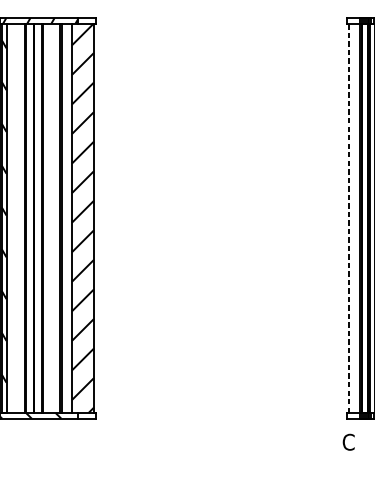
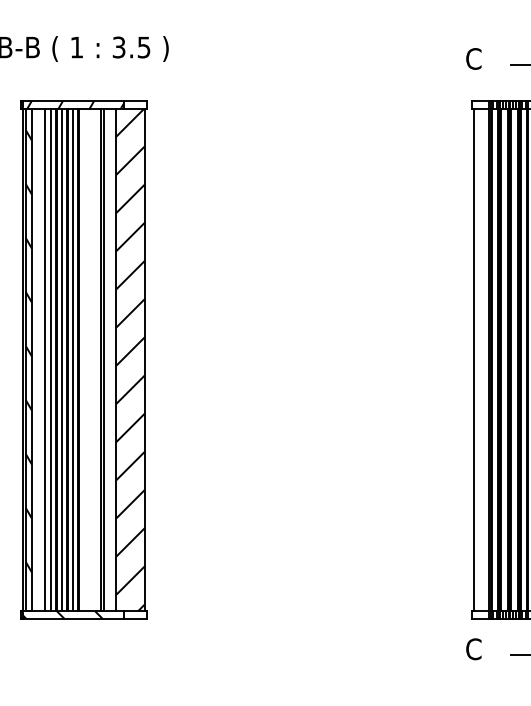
line: (16, 217) -> (44, 359), added
line: (21, 217) -> (51, 359), added
line: (30, 217) -> (62, 359), added
line: (38, 217) -> (73, 359), added
line: (349, 217) -> (474, 359), dashed -> solid

